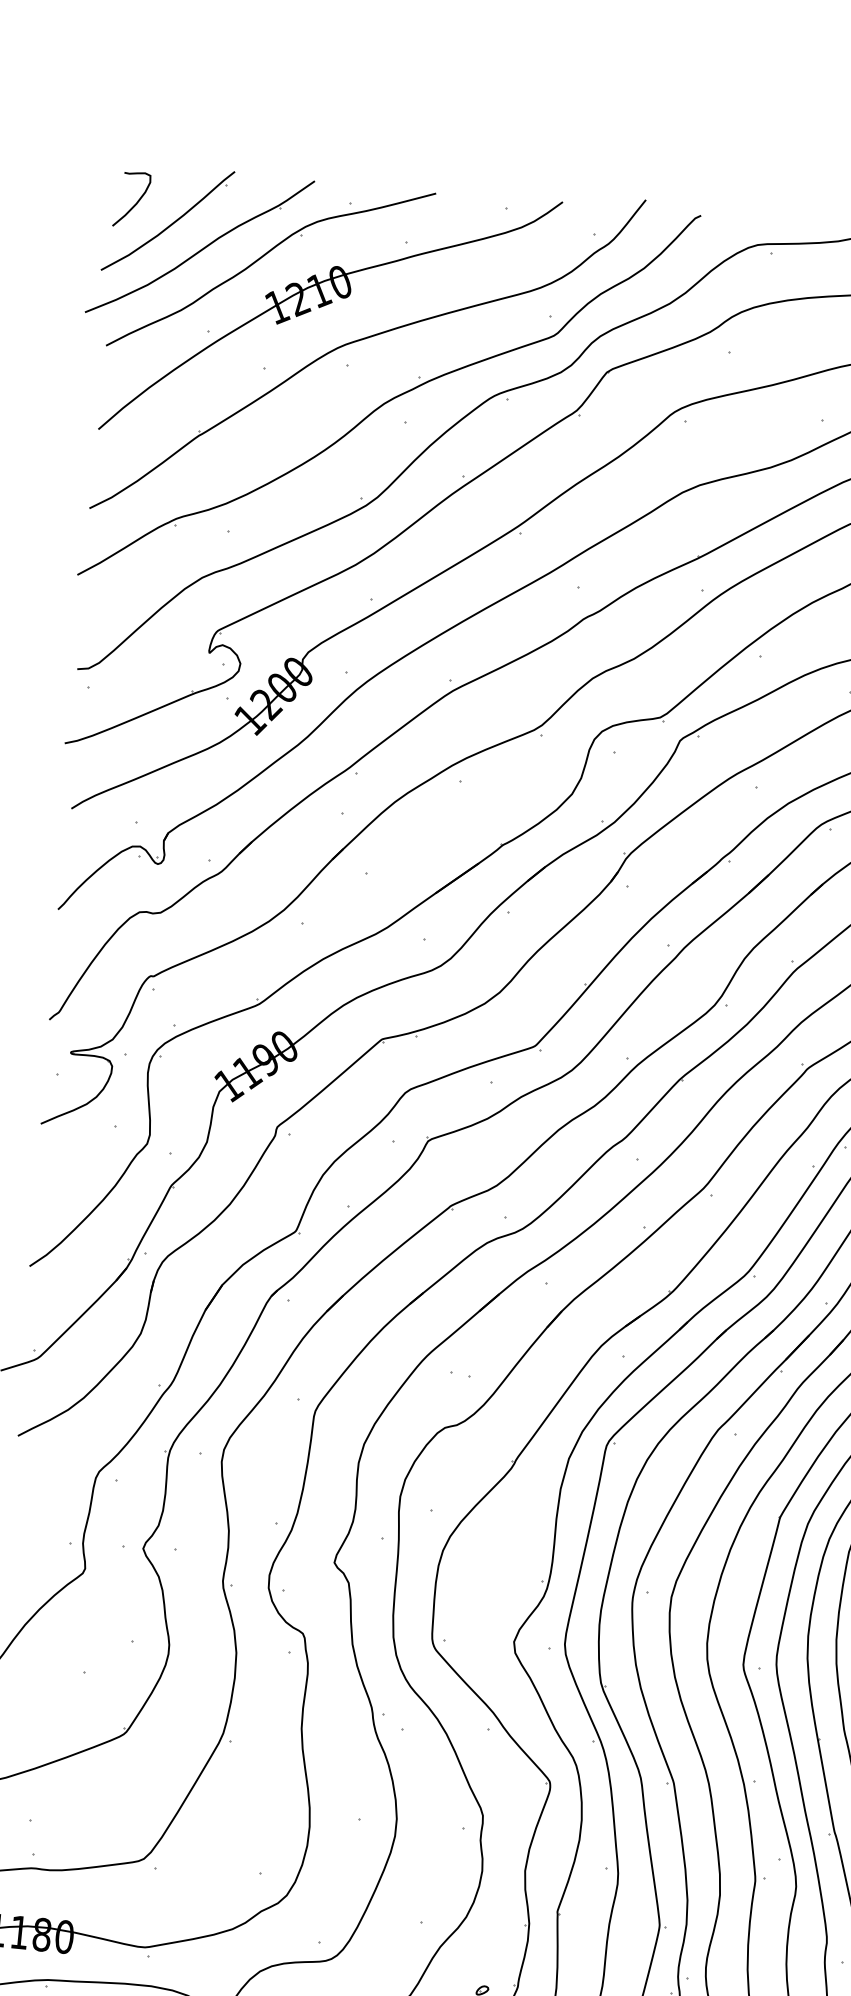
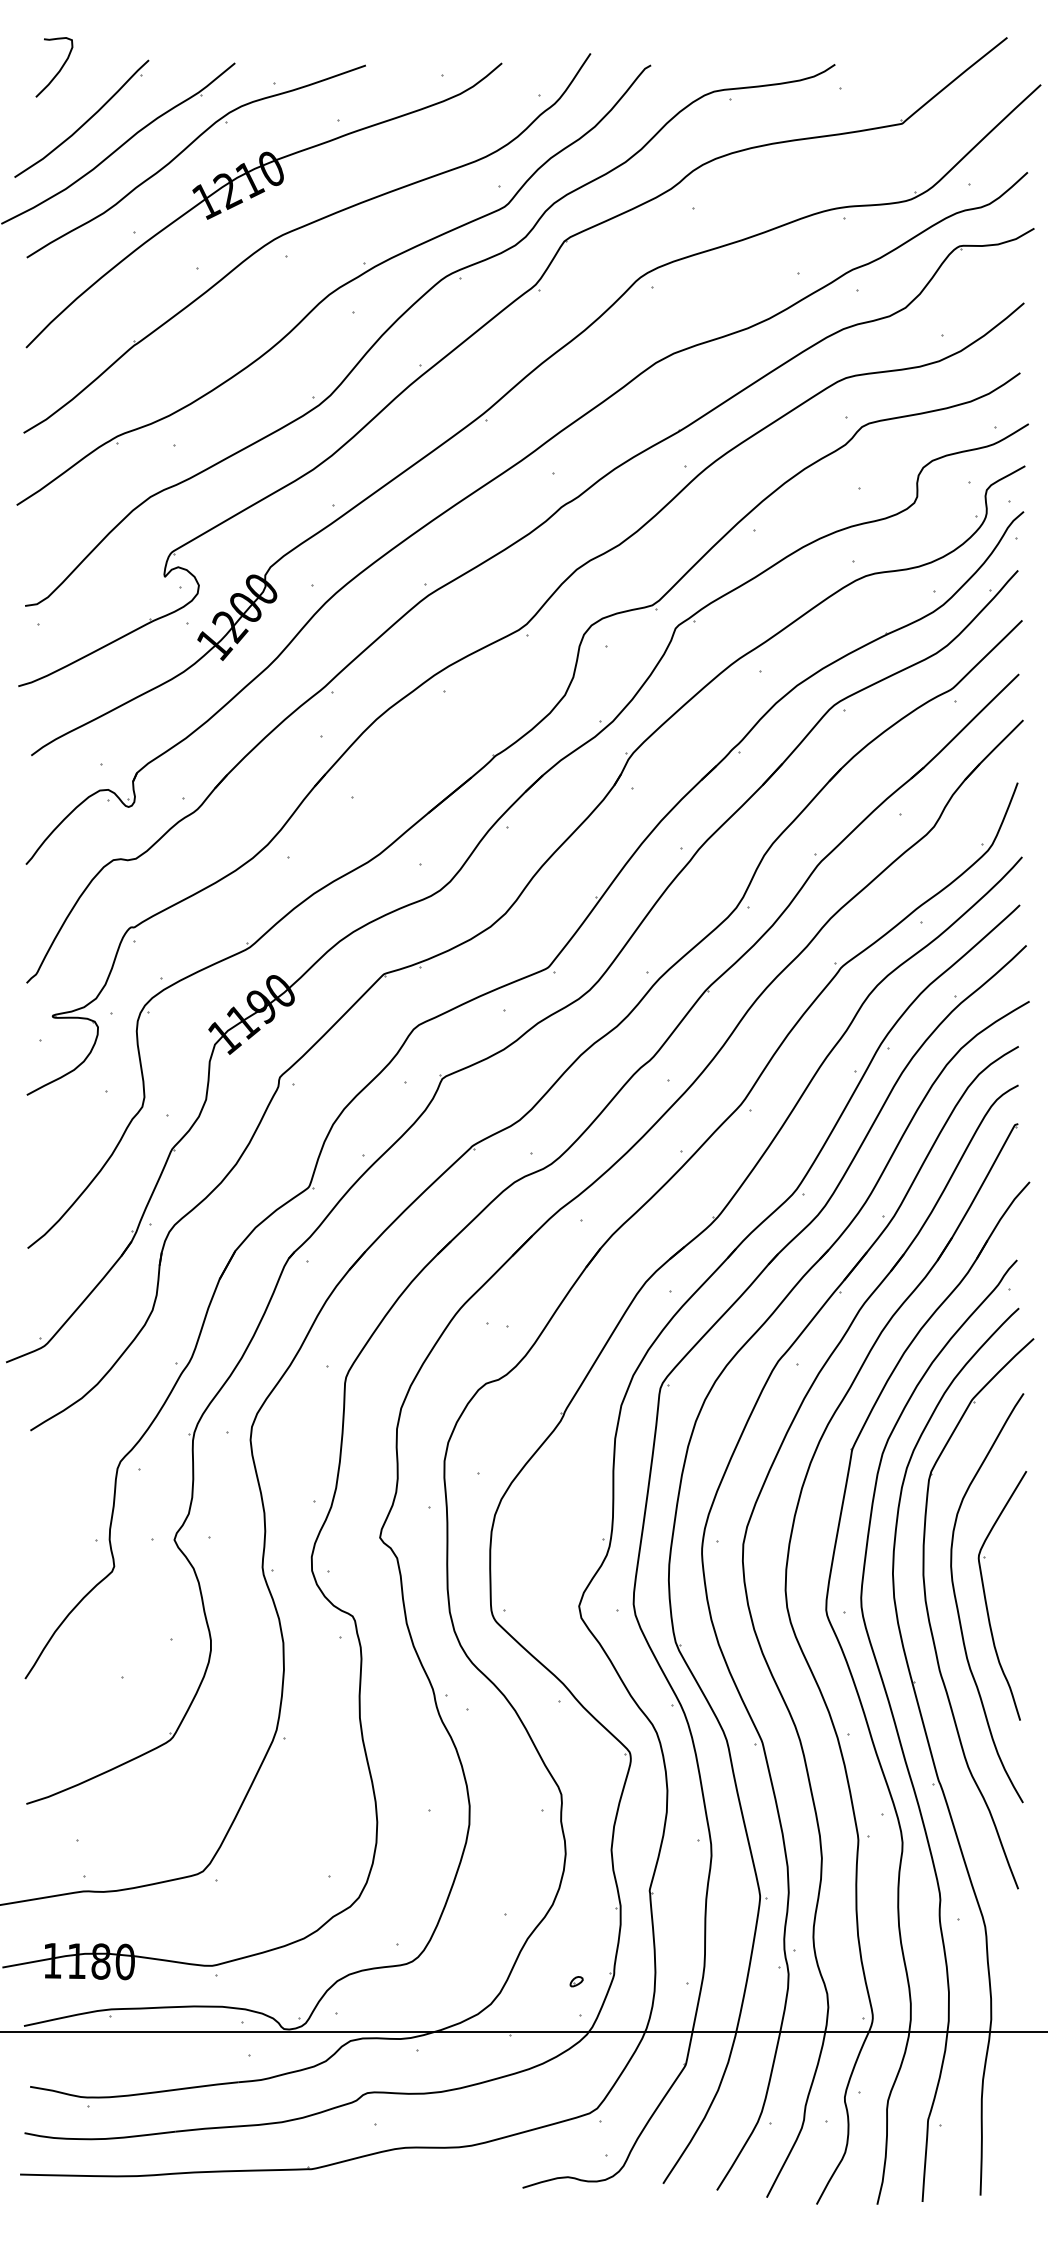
curve: (136, 202) -> (59, 69), moved

